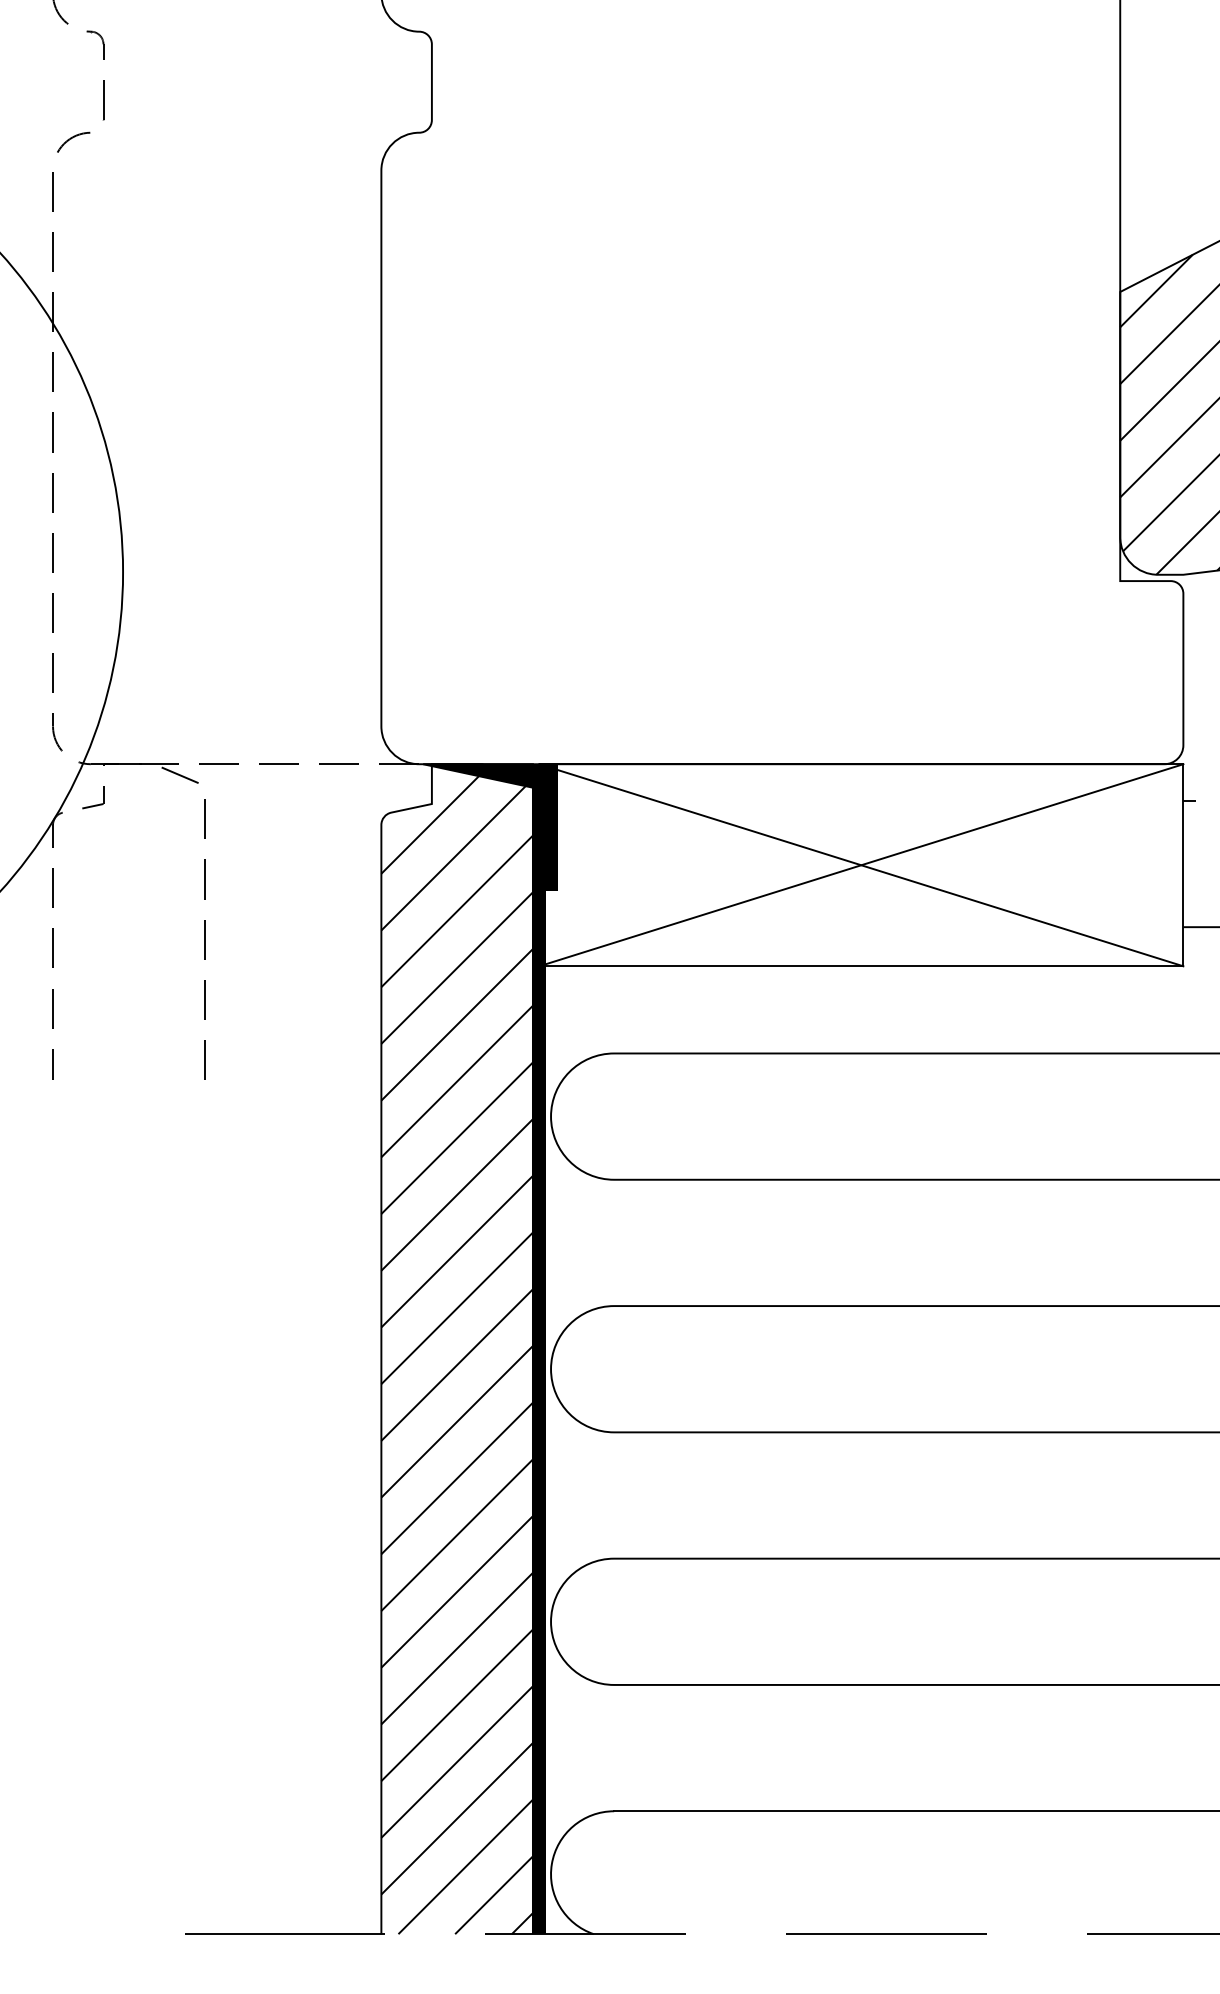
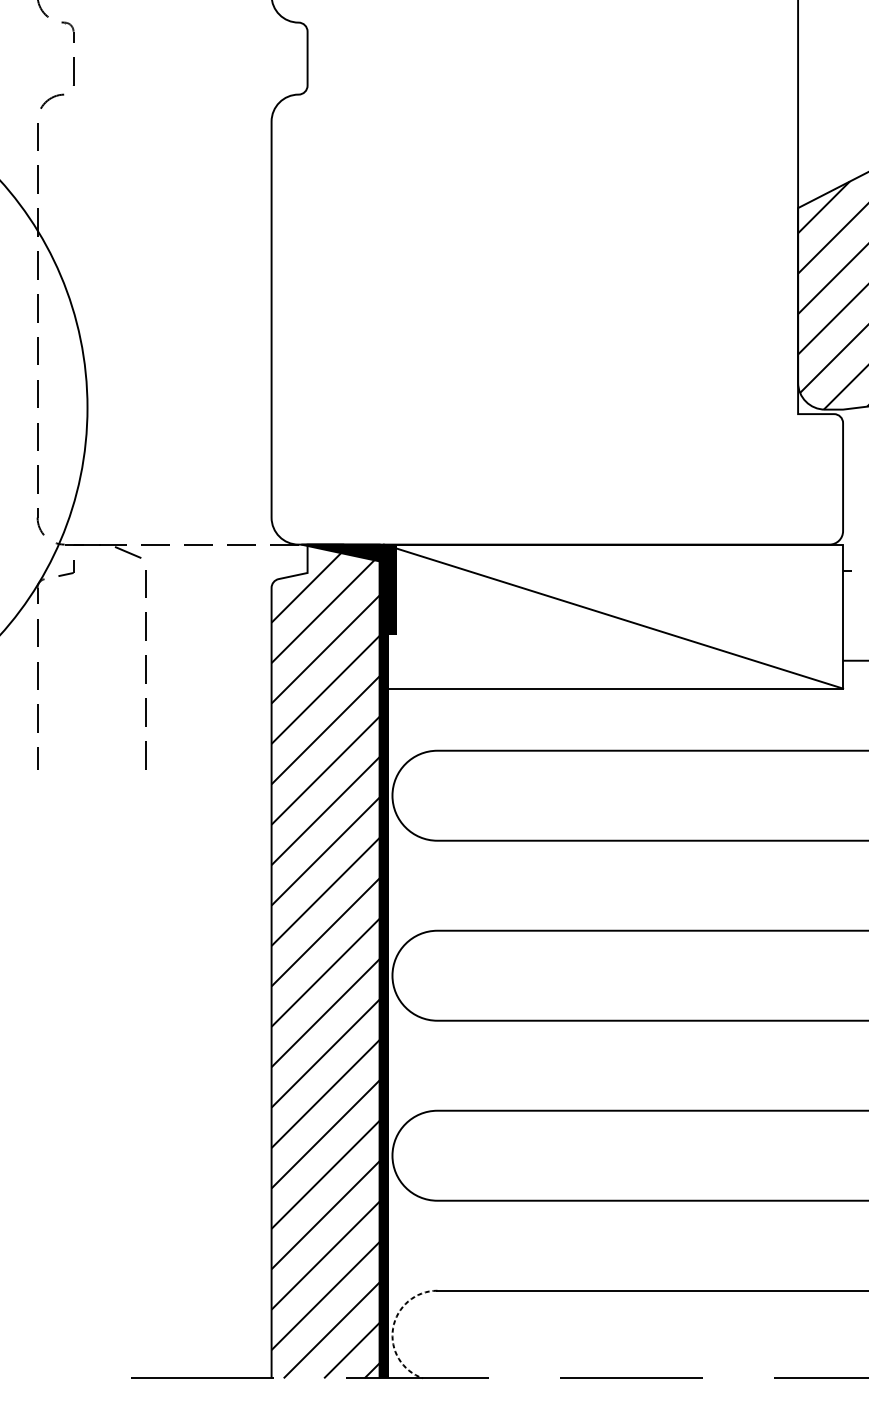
line: (861, 865) -> (613, 616), removed
arc: (551, 1864) -> (392, 1328), solid -> dashed

